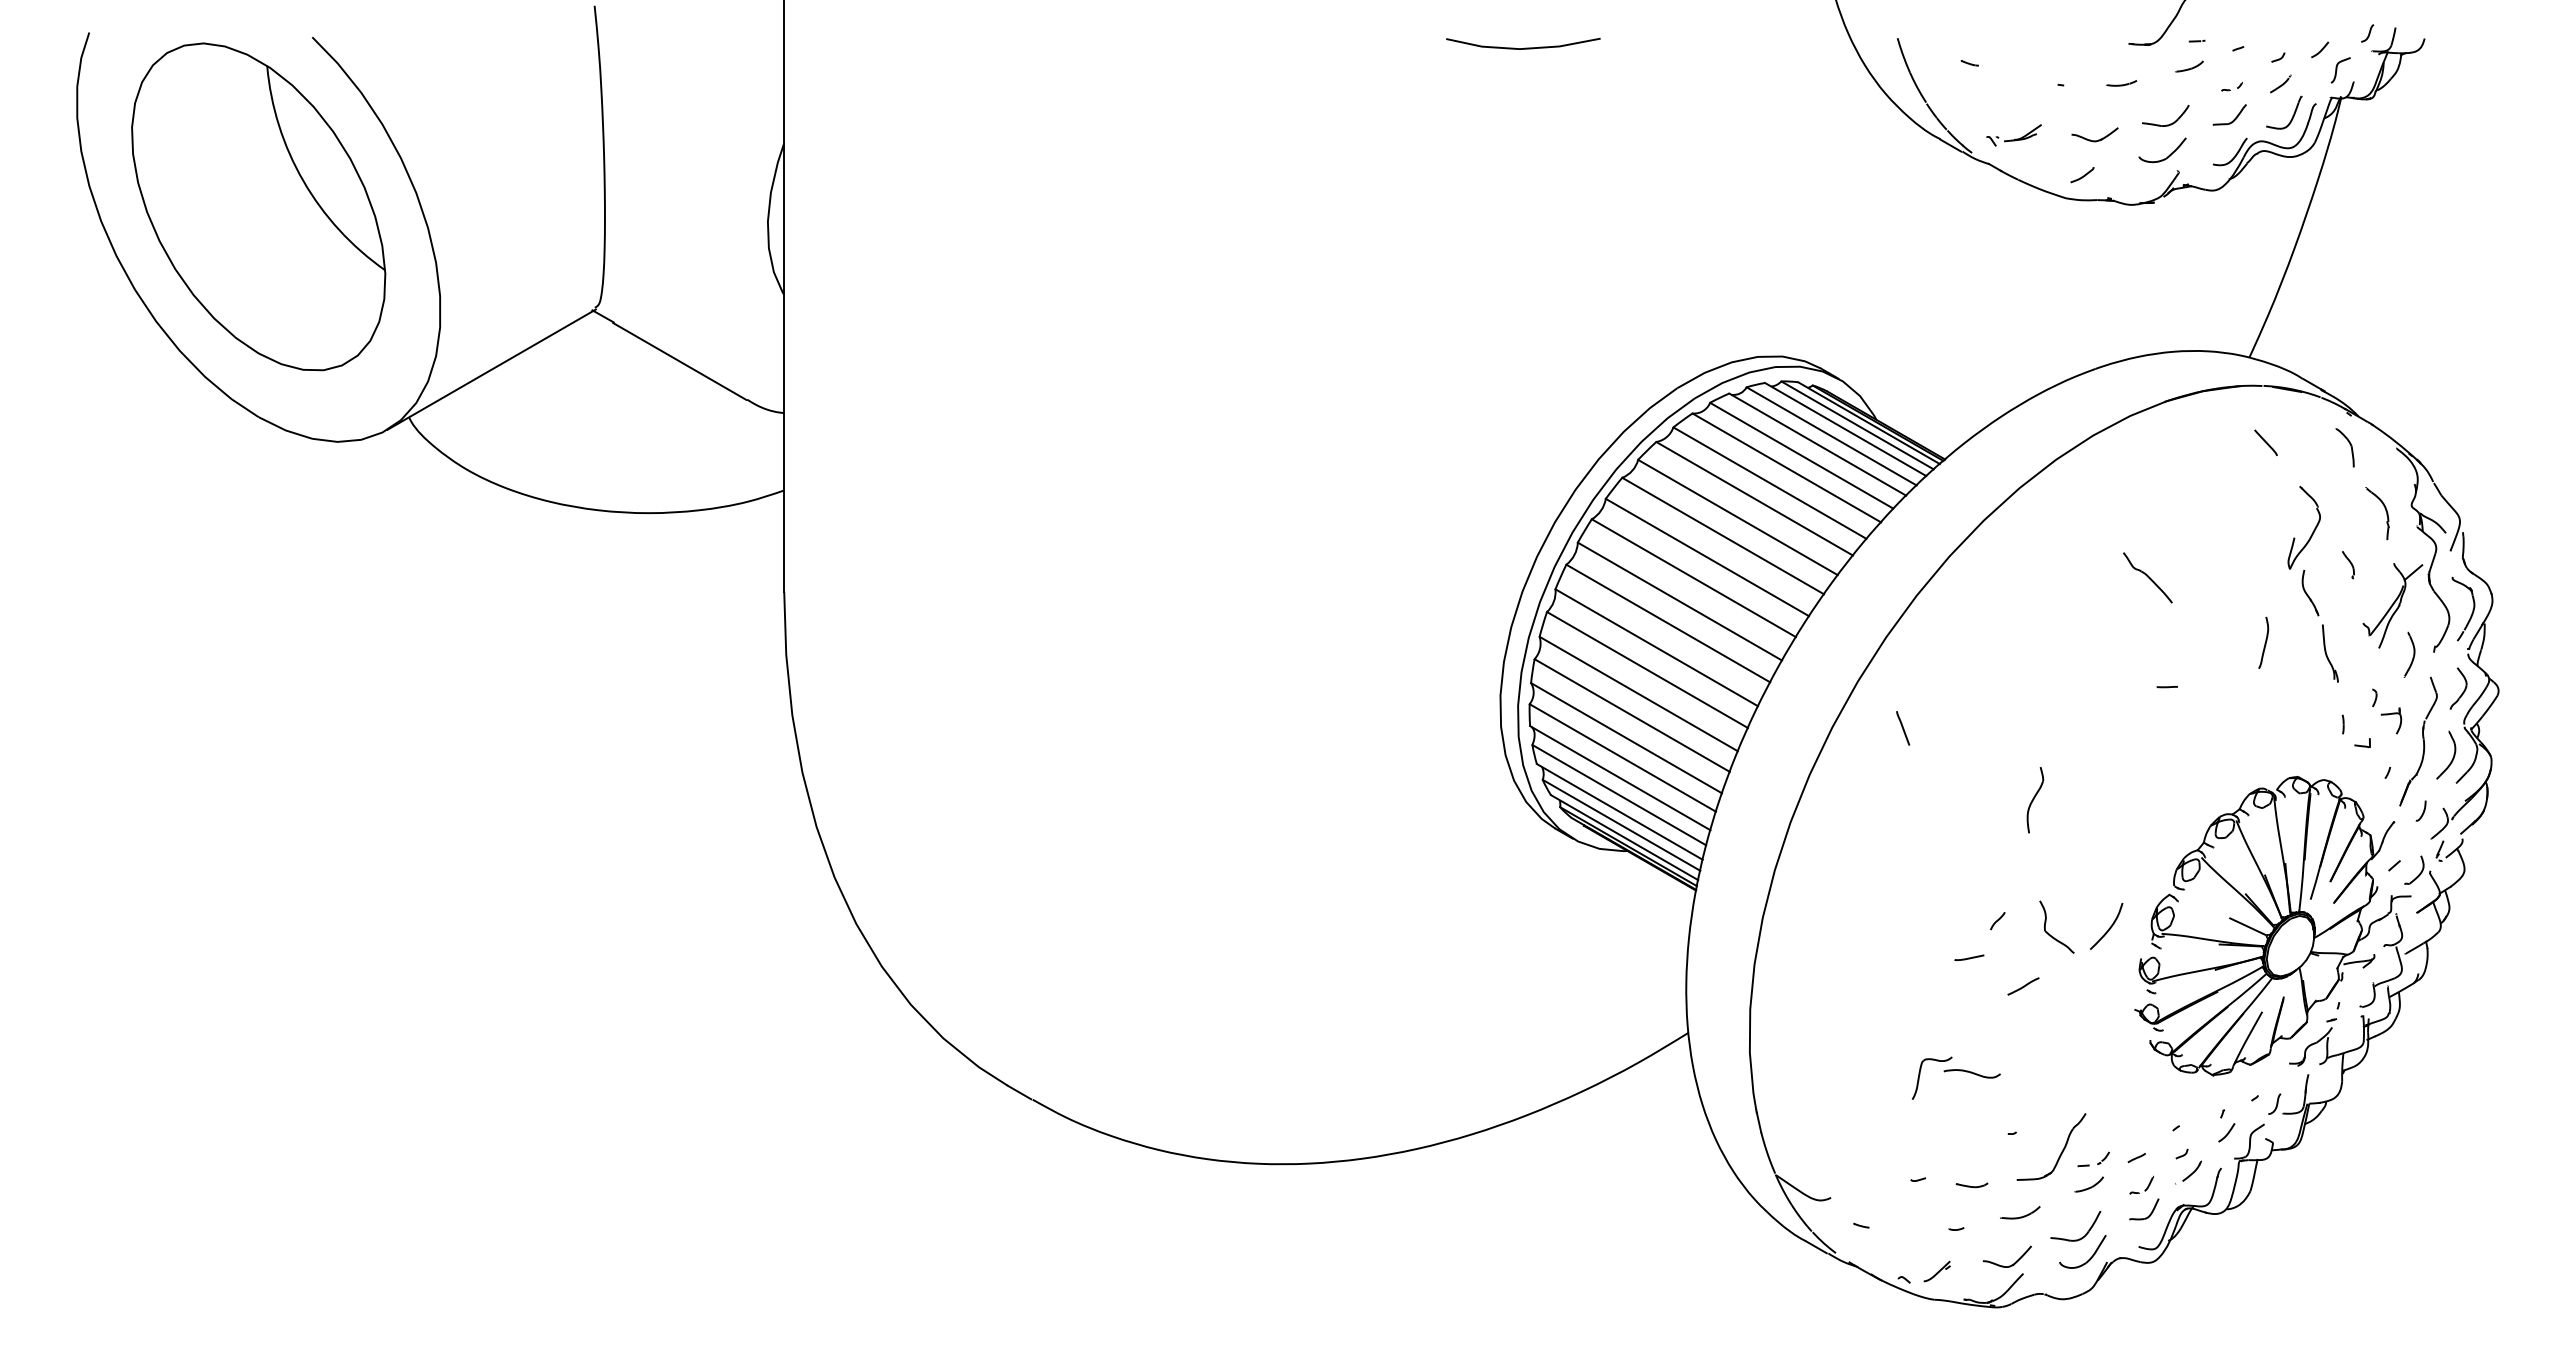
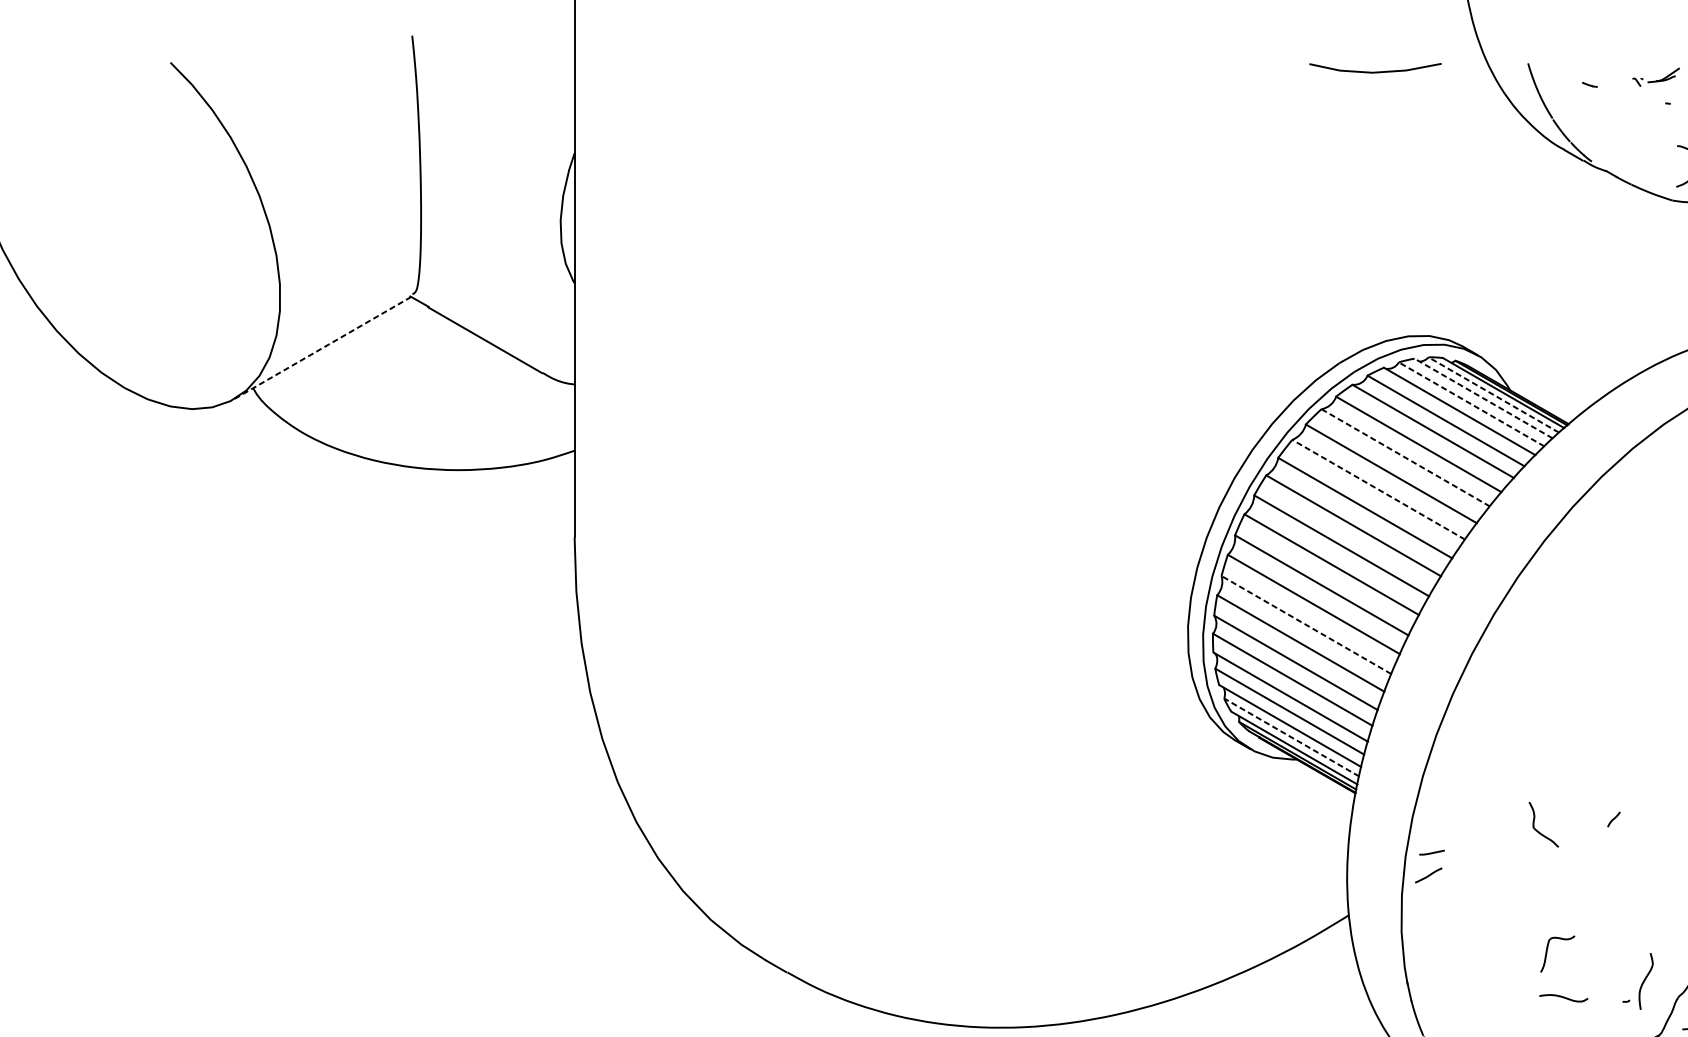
line: (1524, 47) -> (1376, 71), moved
part: (2013, 135) -> (1655, 77), moved
part: (258, 206) -> (124, 207), removed
line: (492, 369) -> (324, 347), solid -> dashed
line: (1857, 425) -> (1493, 395), solid -> dashed
line: (1845, 429) -> (1483, 398), solid -> dashed
line: (1831, 436) -> (1471, 404), solid -> dashed
line: (1754, 498) -> (1405, 457), solid -> dashed
line: (1723, 536) -> (1379, 490), solid -> dashed
line: (1638, 693) -> (1306, 624), solid -> dashed
line: (1903, 728) -> (1533, 654), removed
part: (2035, 800) -> (1646, 981), moved
line: (1621, 825) -> (1291, 737), solid -> dashed
part: (2049, 933) -> (1537, 830), moved
line: (1969, 957) -> (1432, 852), moved
line: (2023, 986) -> (1428, 875), moved
curve: (1971, 1073) -> (1563, 997), moved

